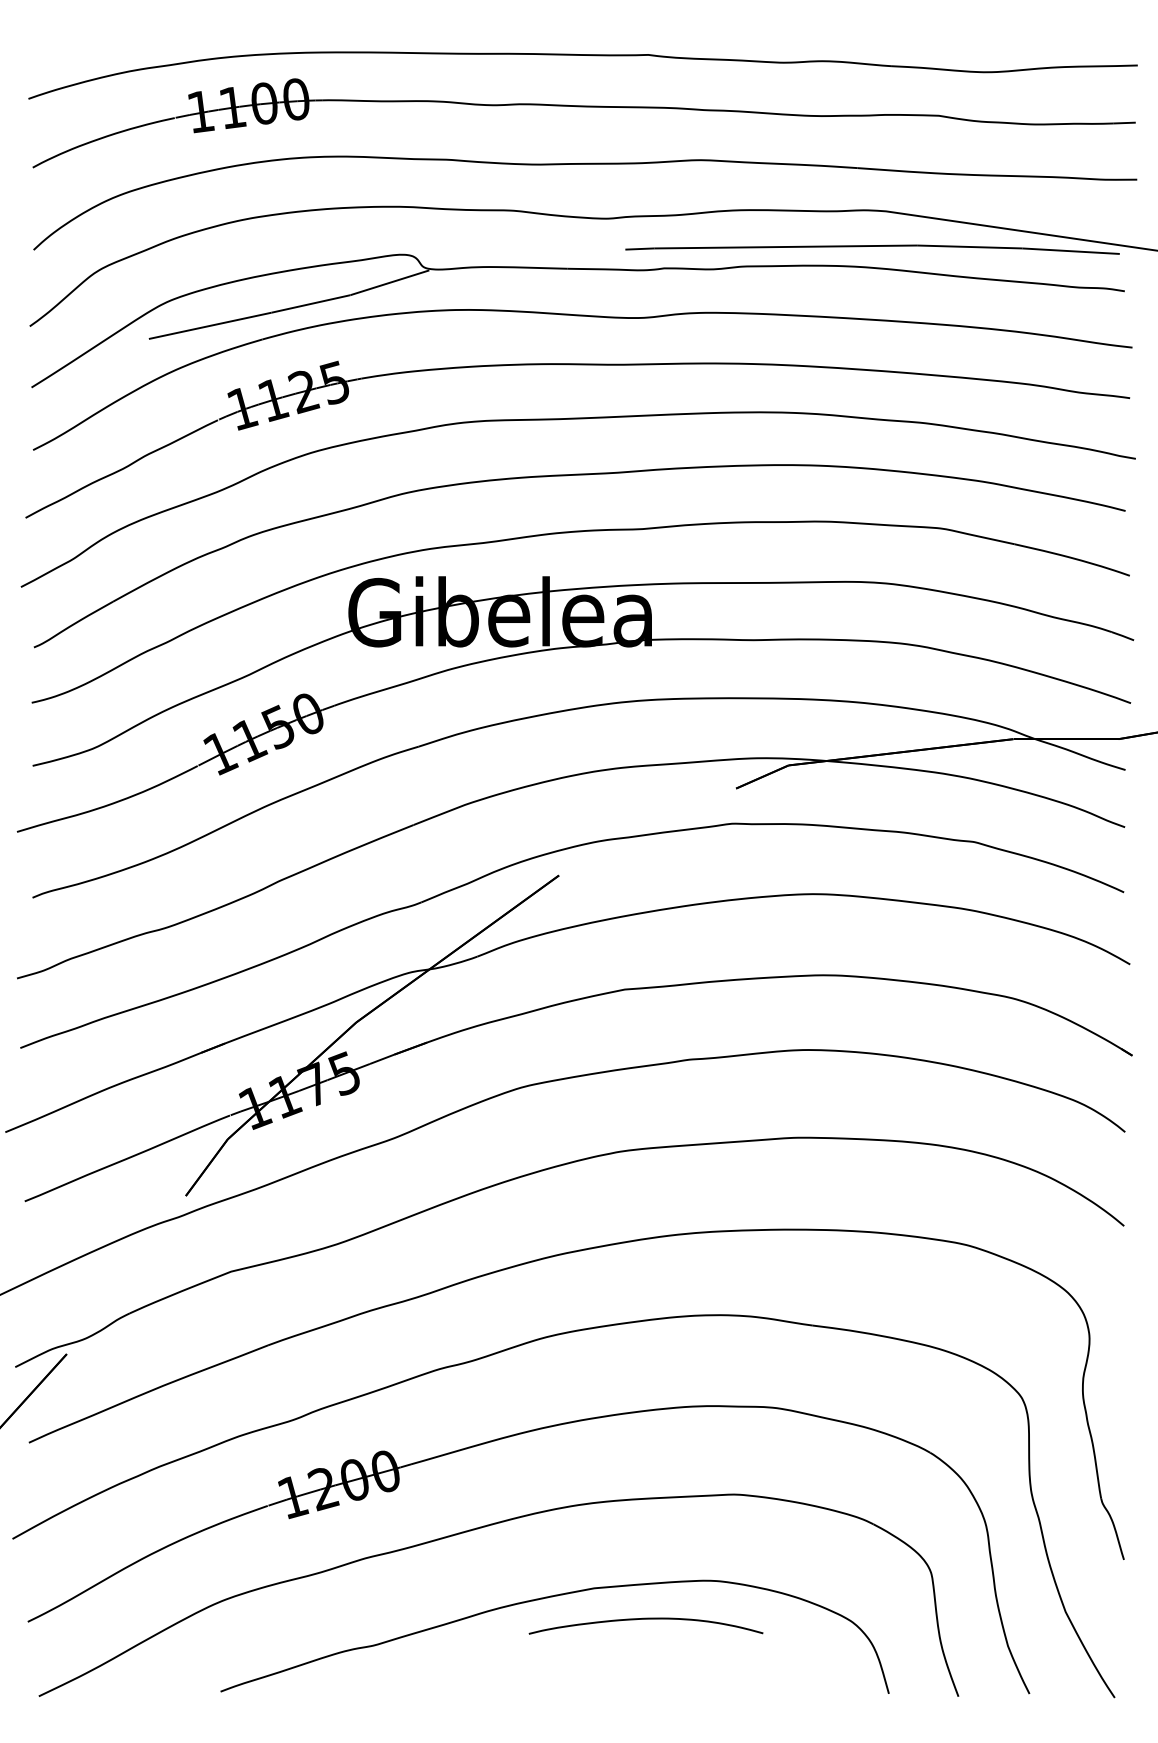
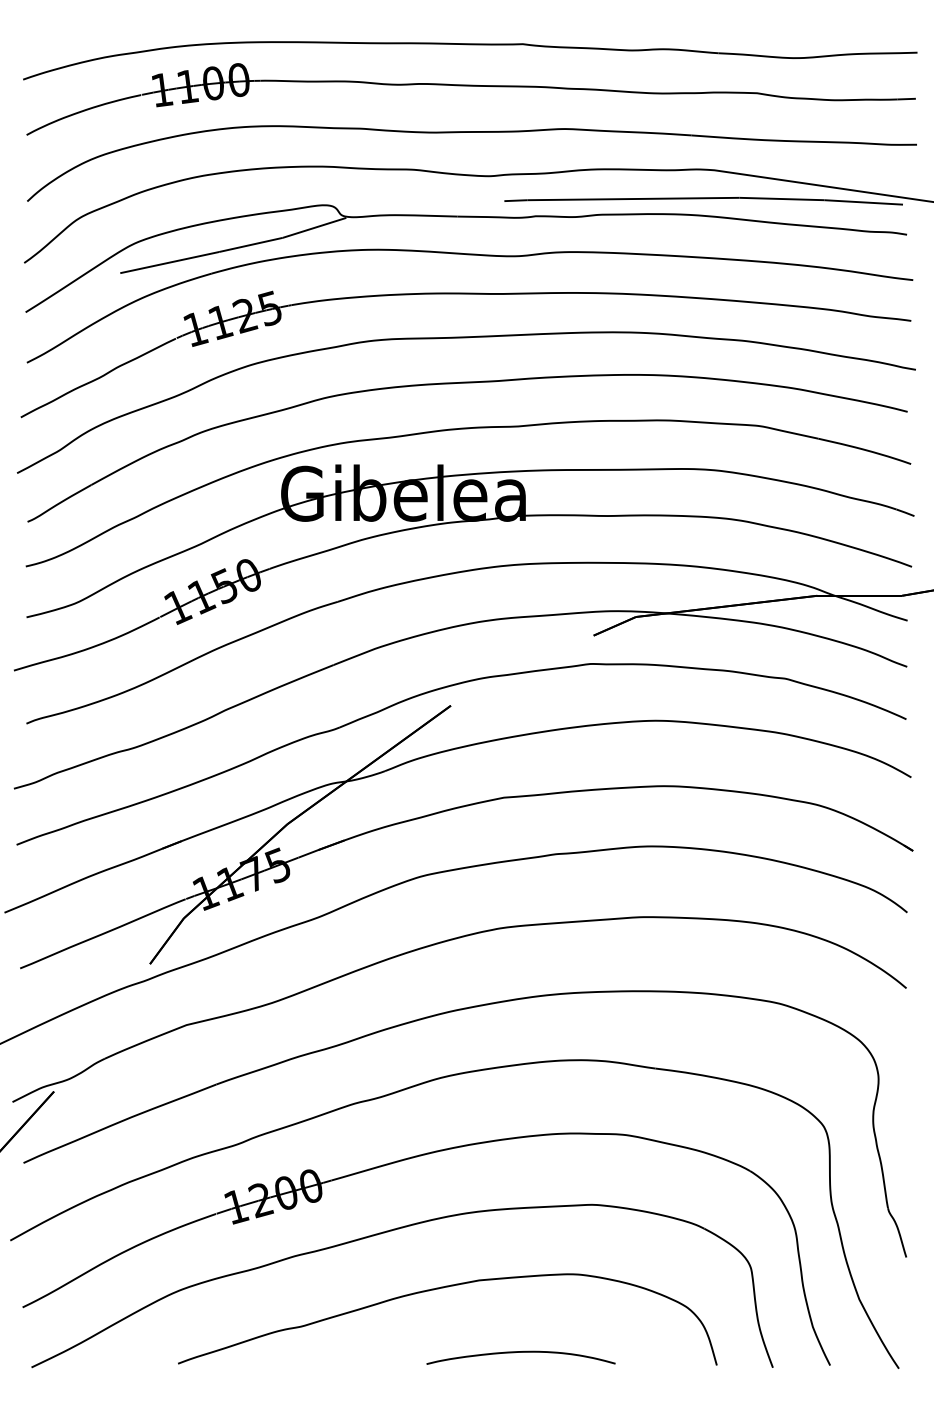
curve: (645, 1619) -> (520, 1352), moved

